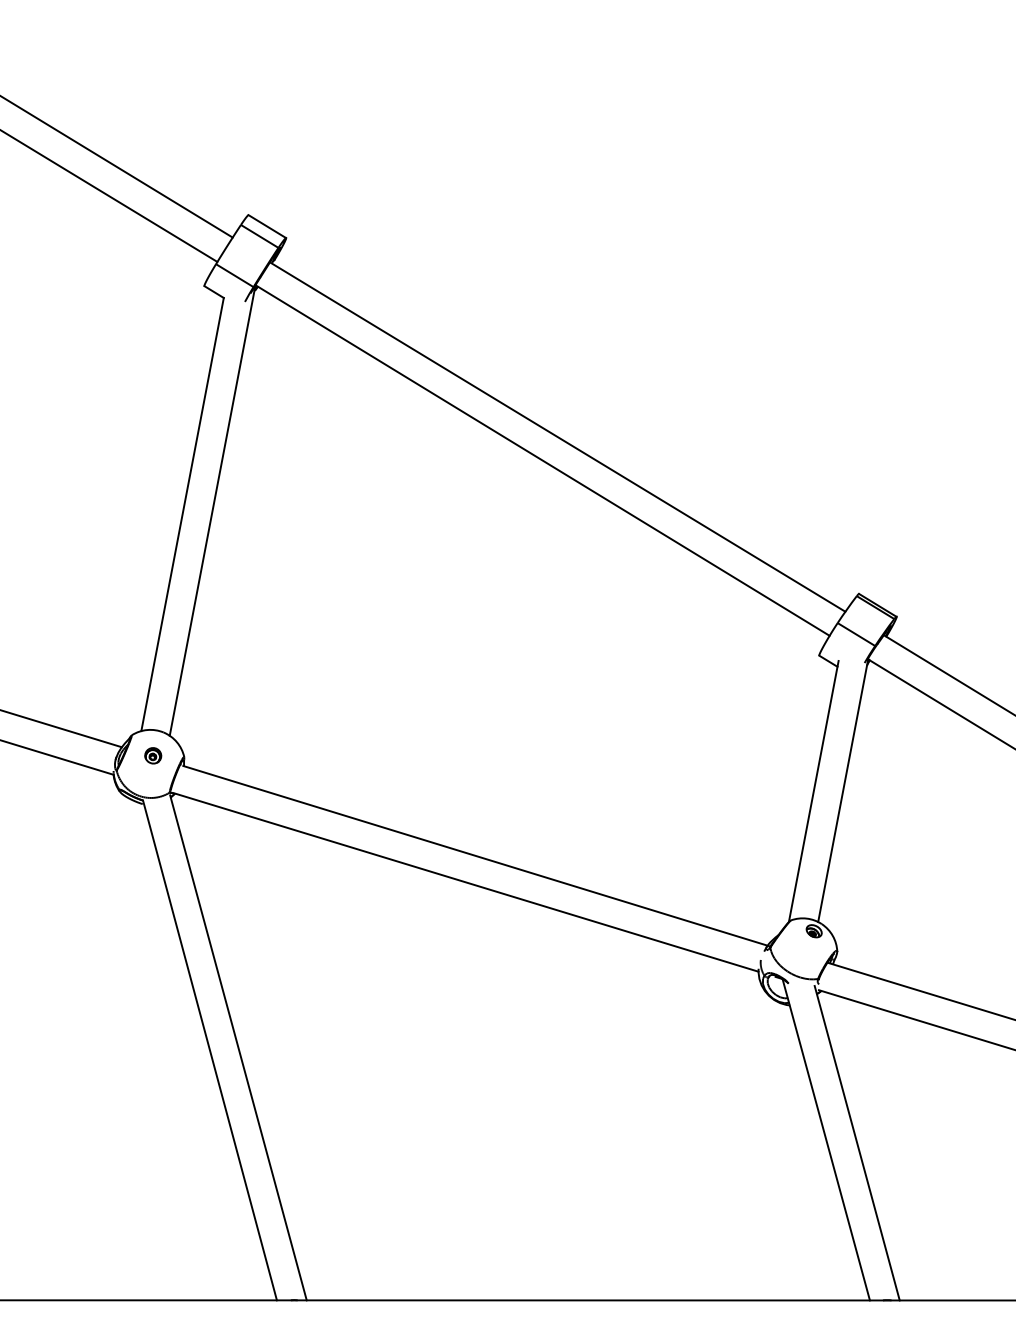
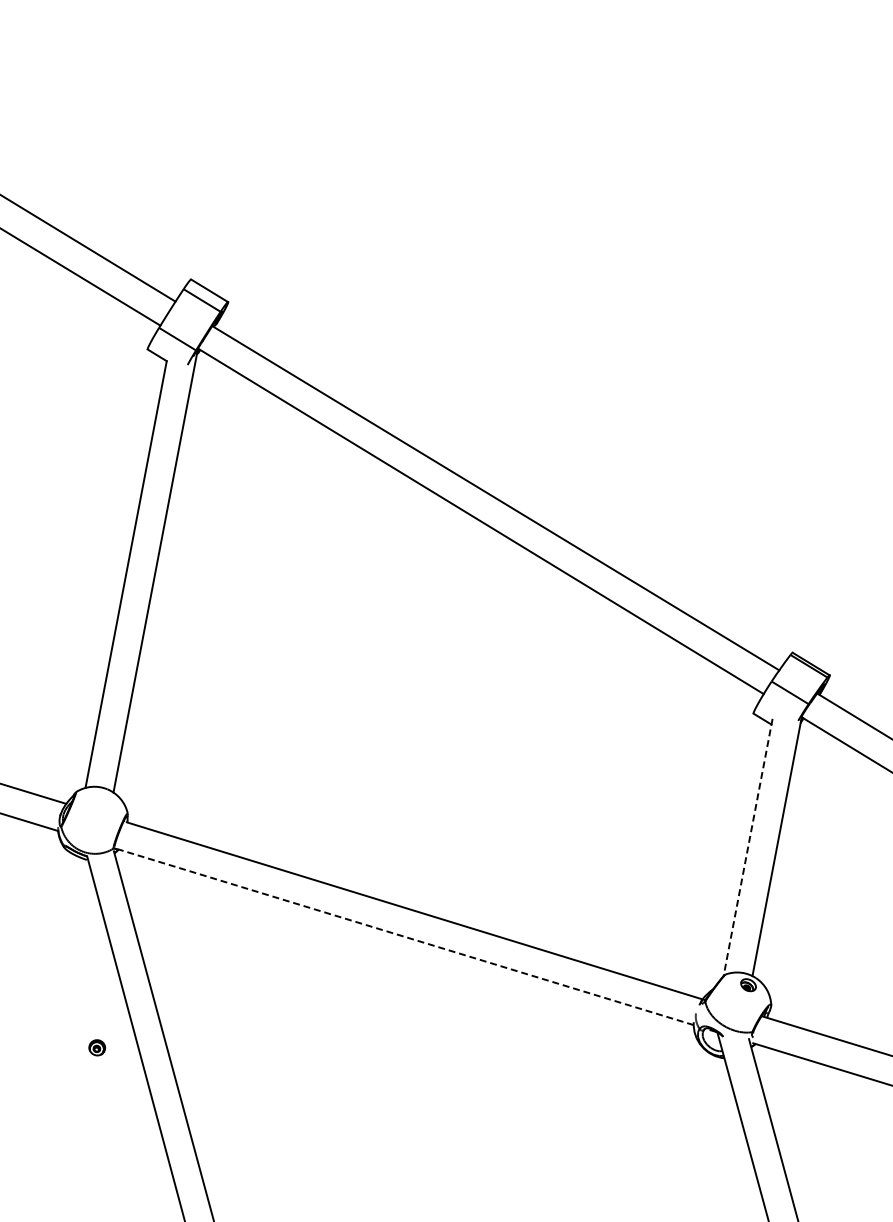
part: (153, 755) -> (97, 1047), moved
line: (813, 791) -> (747, 847), solid -> dashed
line: (465, 882) -> (404, 937), solid -> dashed

